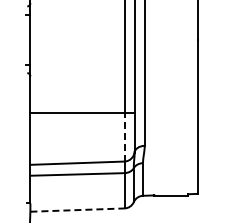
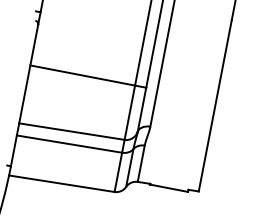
line: (124, 136) -> (129, 111), dashed -> solid
line: (78, 210) -> (62, 184), dashed -> solid

